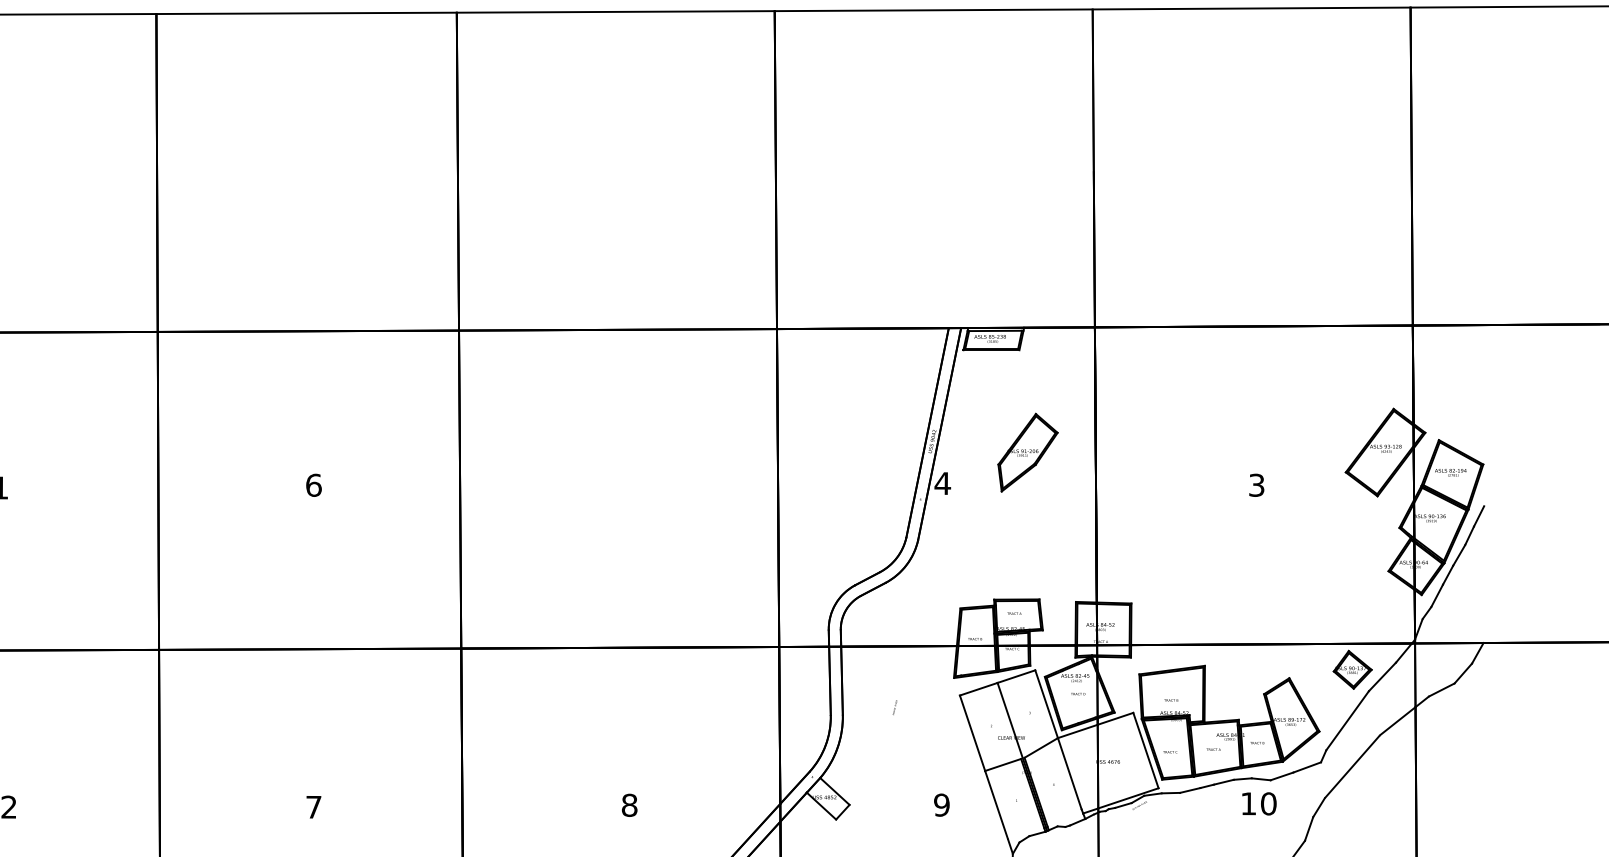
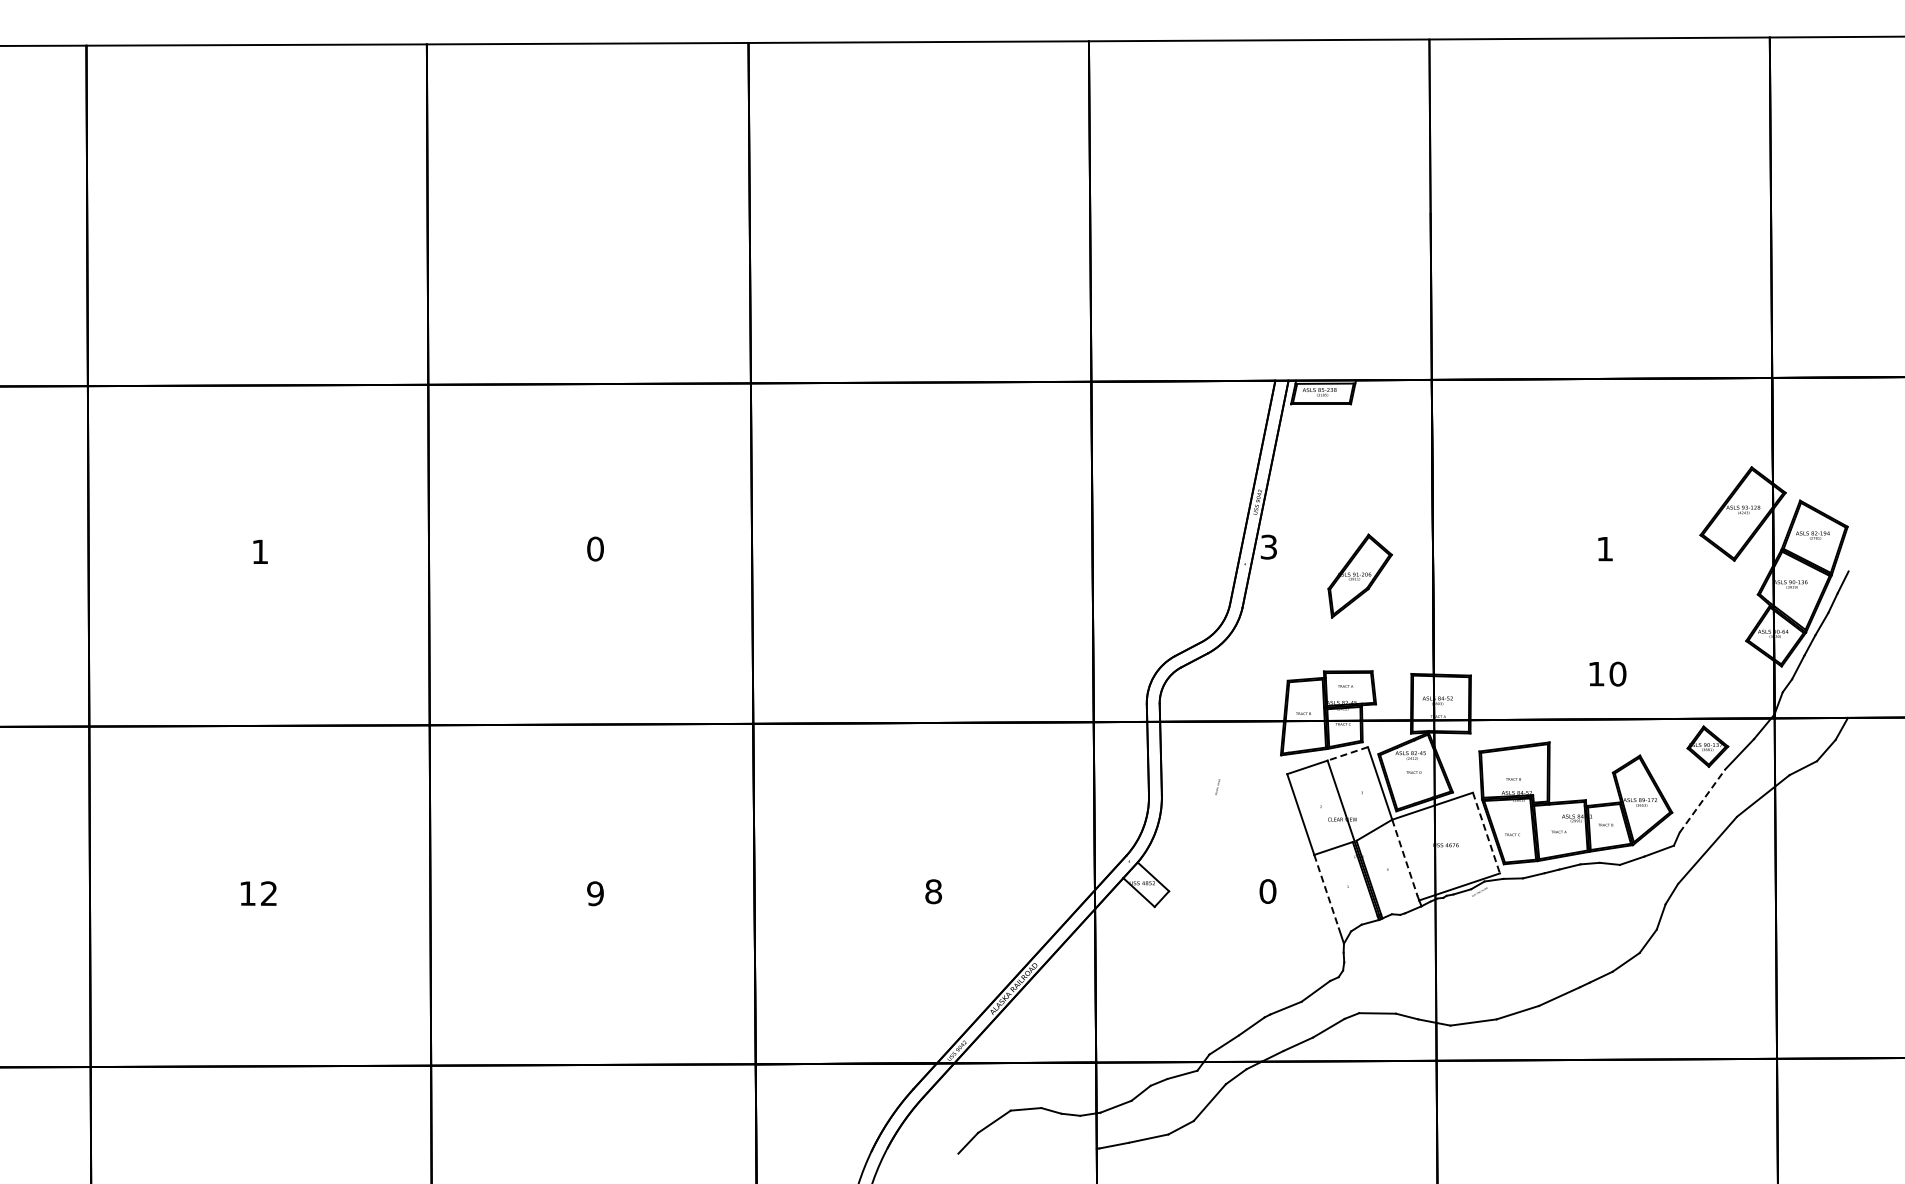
part: (1028, 452) -> (1360, 575), moved
text: (942, 482) -> (1268, 546), 4 -> 3
text: (313, 484) -> (595, 548), 6 -> 0
text: (1257, 484) -> (1605, 548), 3 -> 1
line: (1016, 677) -> (1347, 754), solid -> dashed
line: (1347, 721) -> (1702, 801), solid -> dashed
line: (1145, 750) -> (1486, 833), solid -> dashed
line: (1070, 774) -> (1405, 858), solid -> dashed
text: (1258, 803) -> (1607, 673), moved
text: (941, 805) -> (1267, 891), 9 -> 0
line: (996, 805) -> (1326, 891), solid -> dashed
text: (313, 807) -> (595, 893), 7 -> 9

